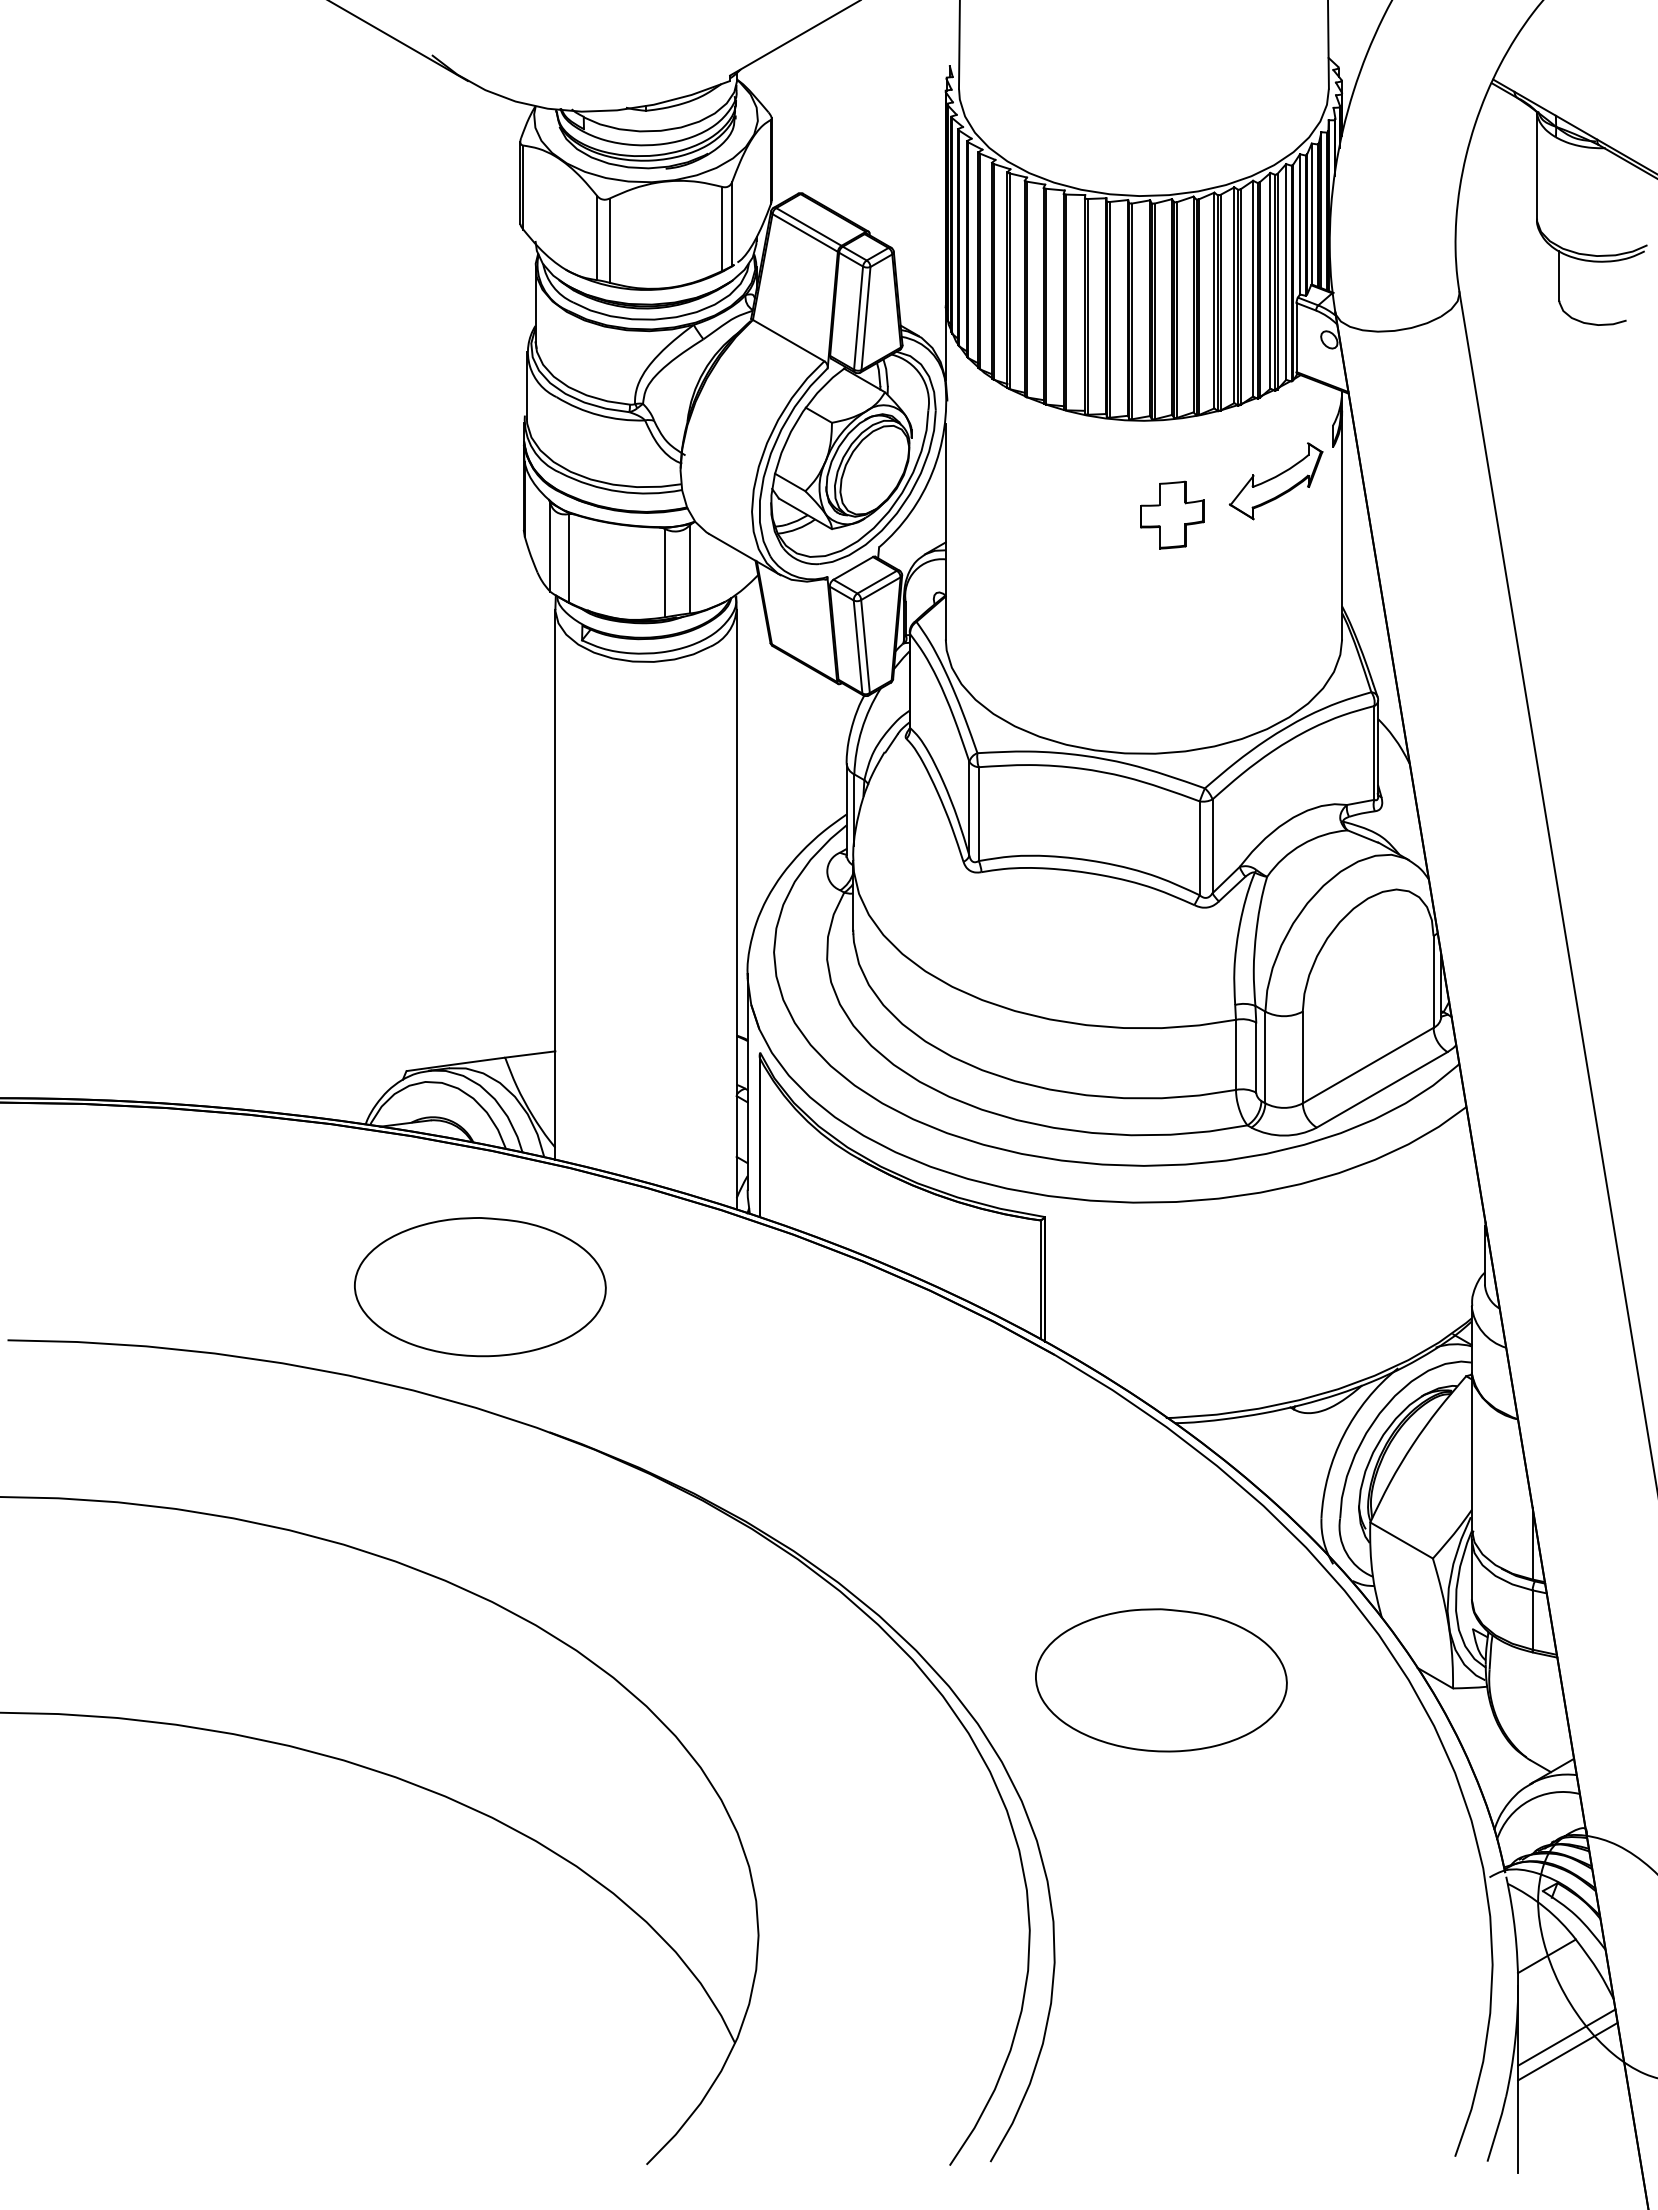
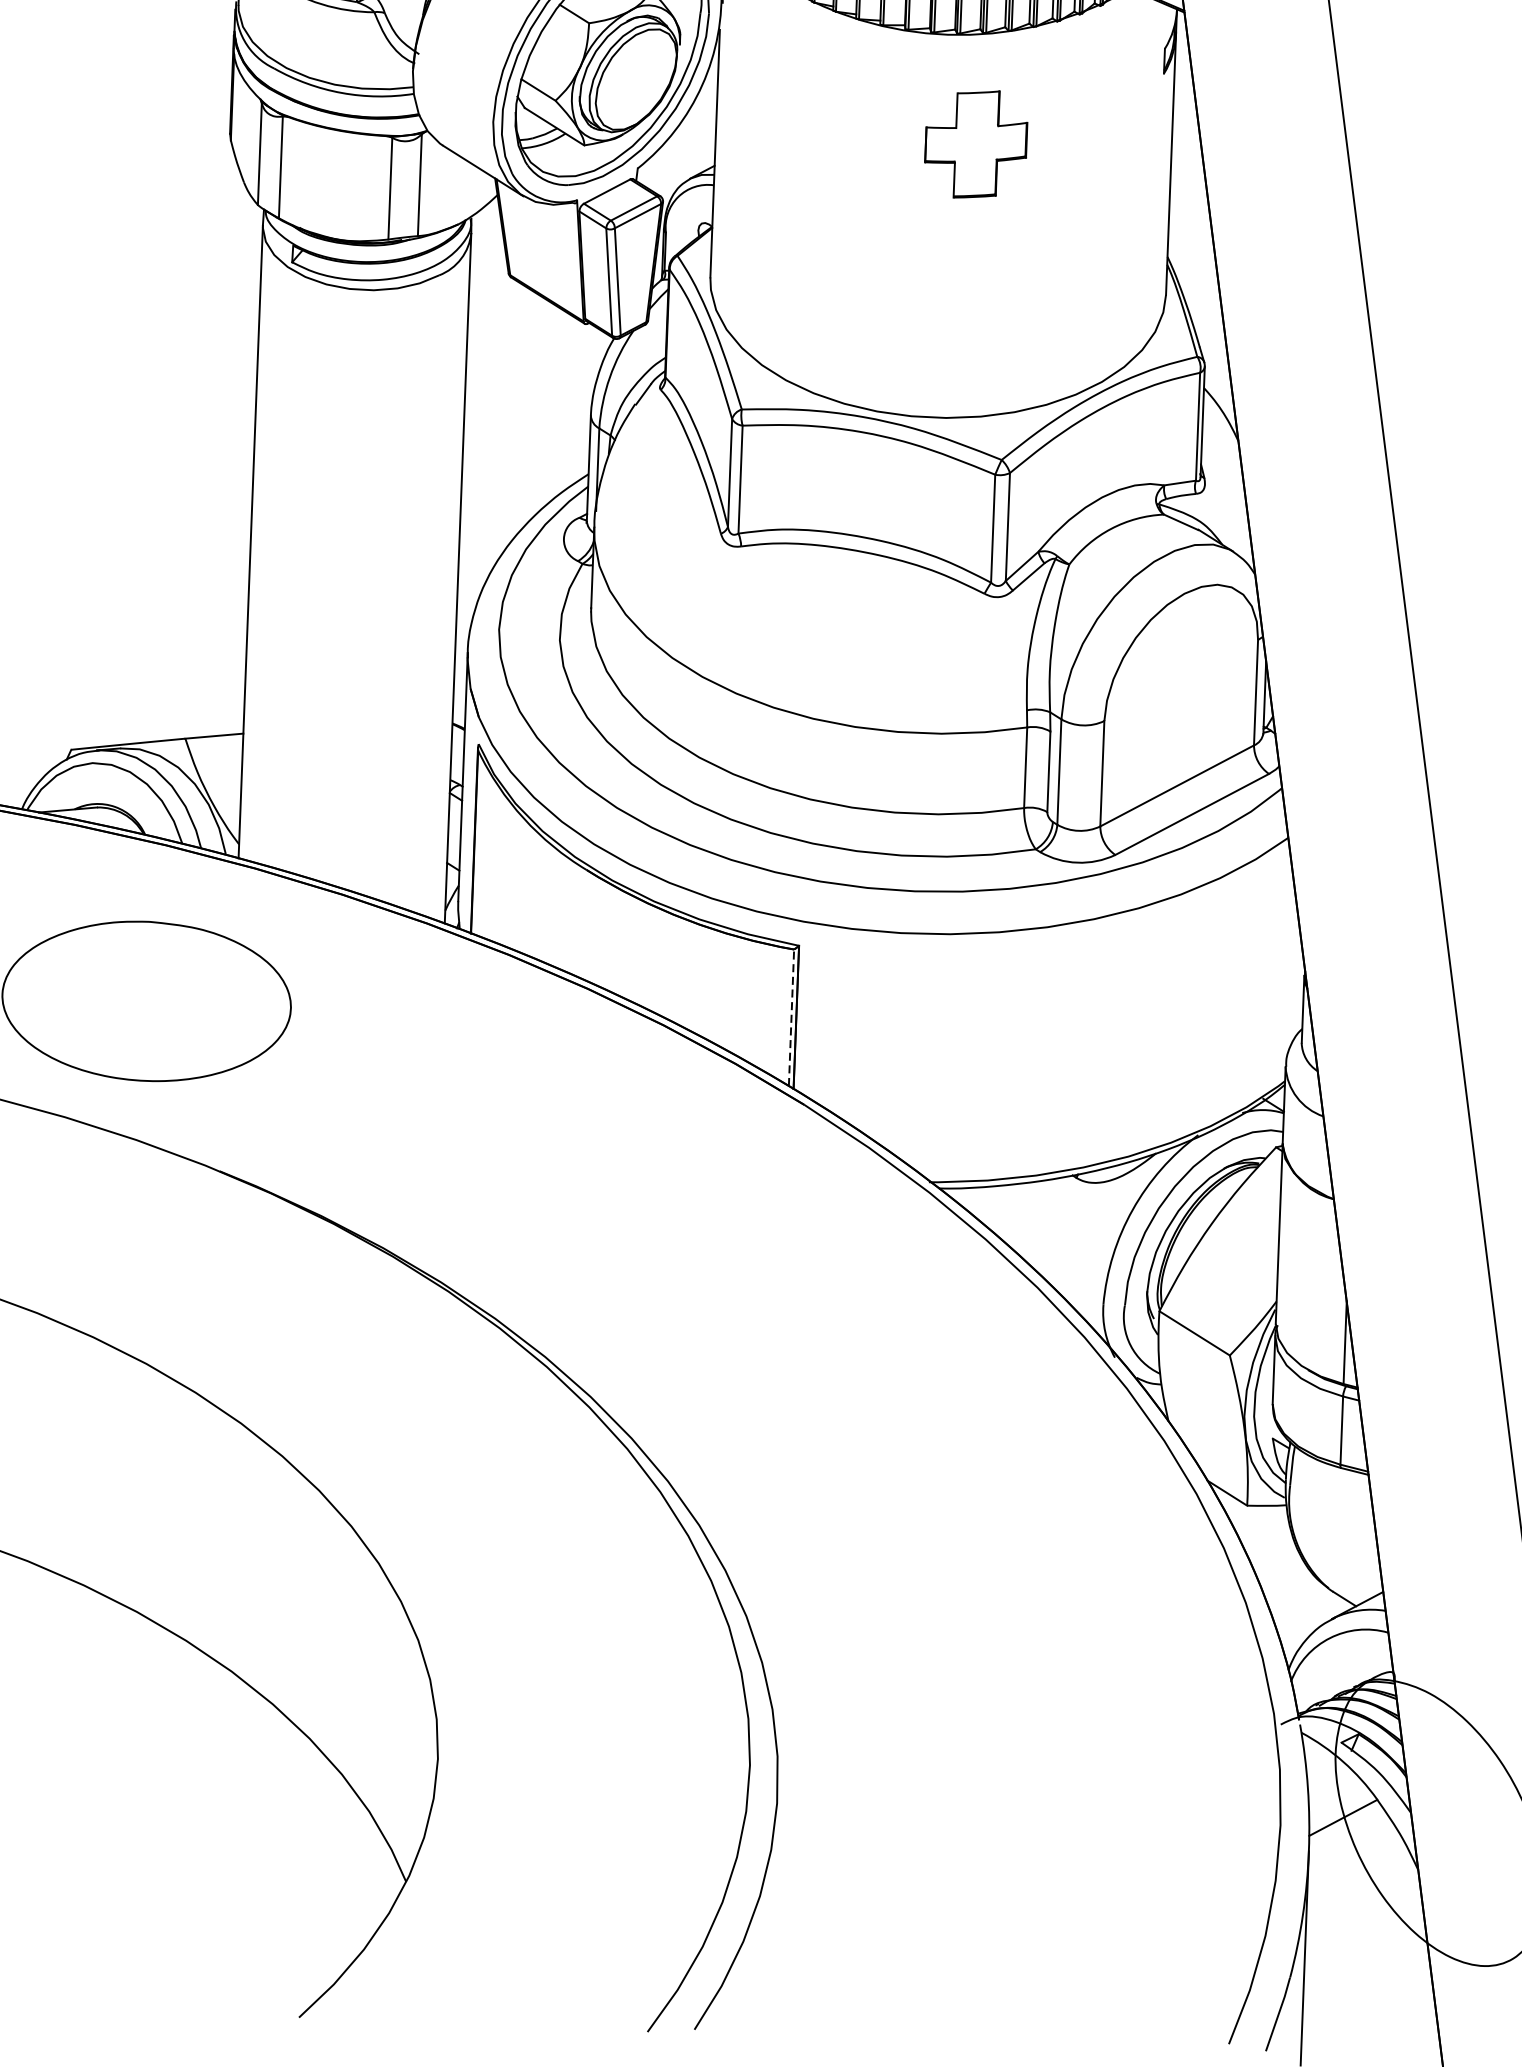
part: (1275, 481) -> (1096, 110), removed
part: (1172, 514) -> (976, 143), size x1.4
line: (1040, 1279) -> (791, 1017), solid -> dashed
part: (1161, 1680) -> (912, 1483), removed
line: (1566, 2037) -> (1362, 1912), removed
line: (1567, 2051) -> (1362, 1928), removed

